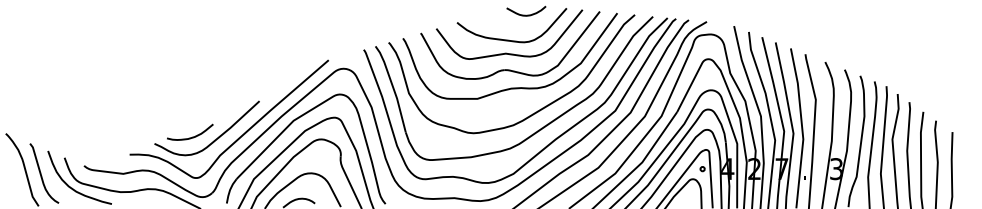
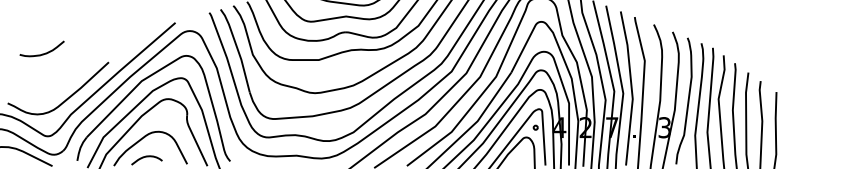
curve: (192, 136) -> (44, 52), moved

